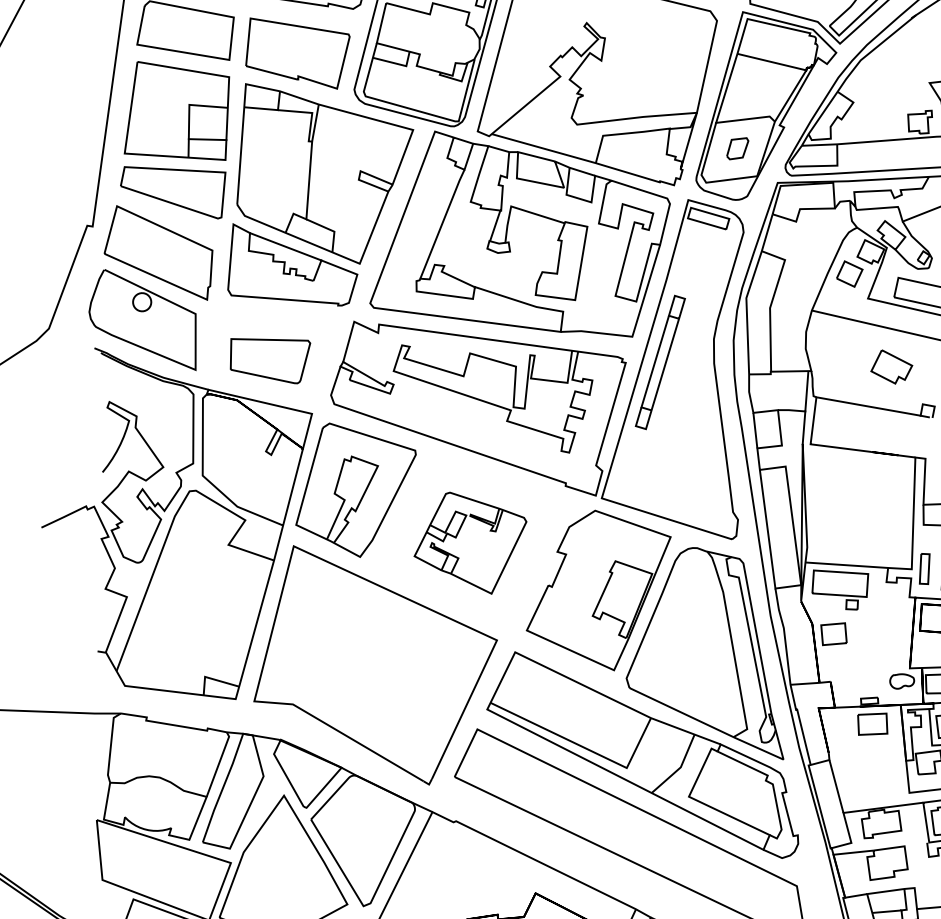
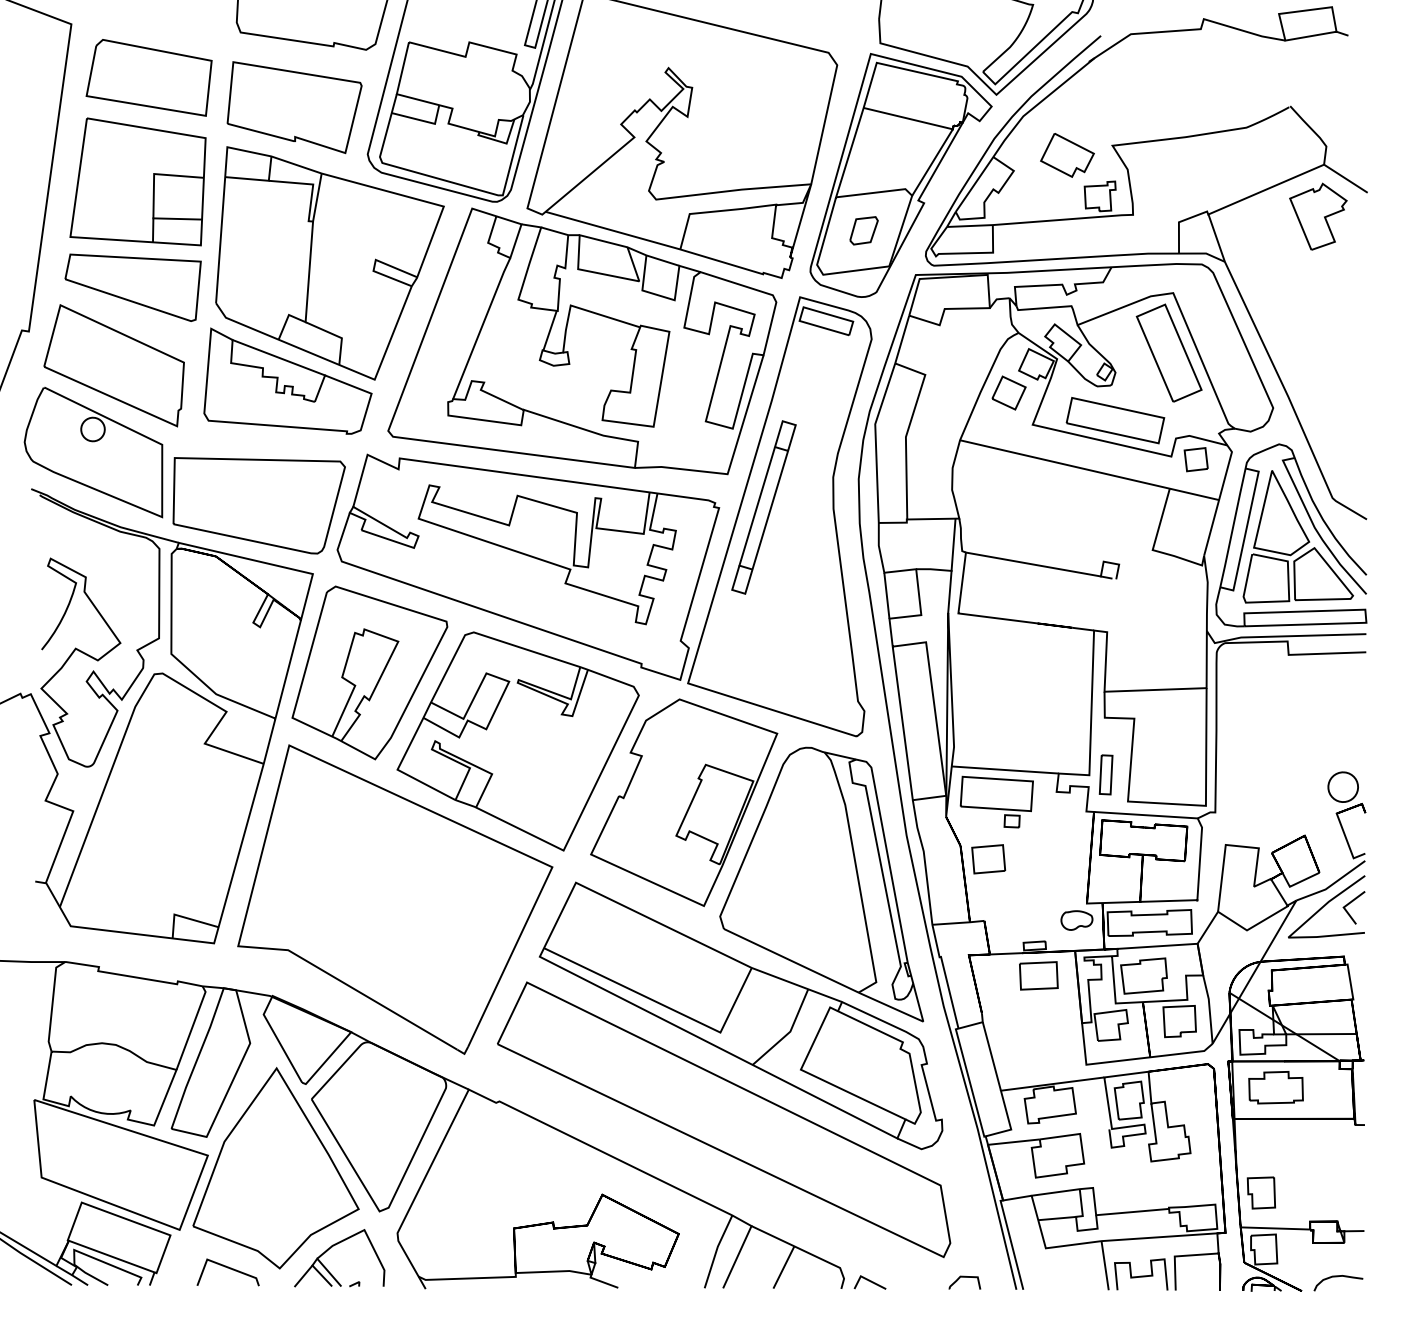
part: (270, 360) -> (258, 505), size x1.67
part: (891, 367) -> (1067, 155), moved
part: (470, 543) -> (517, 741), size x1.67

